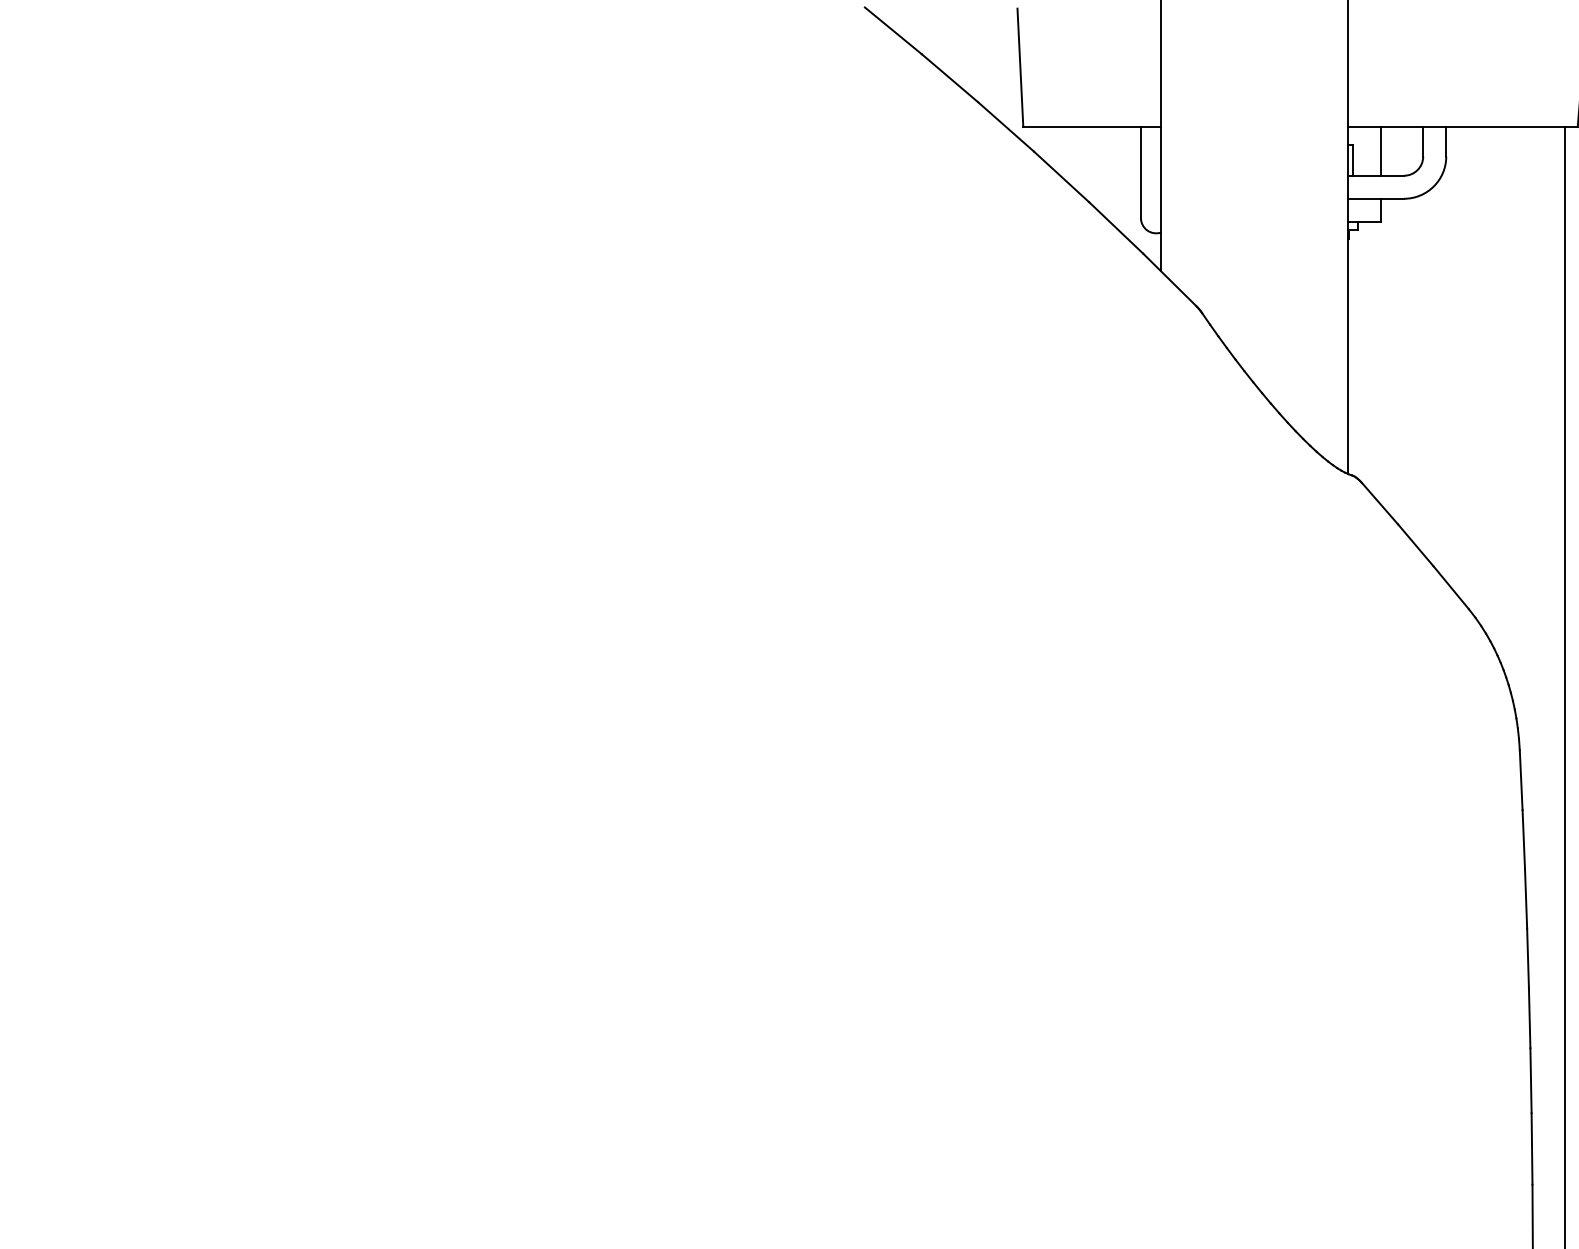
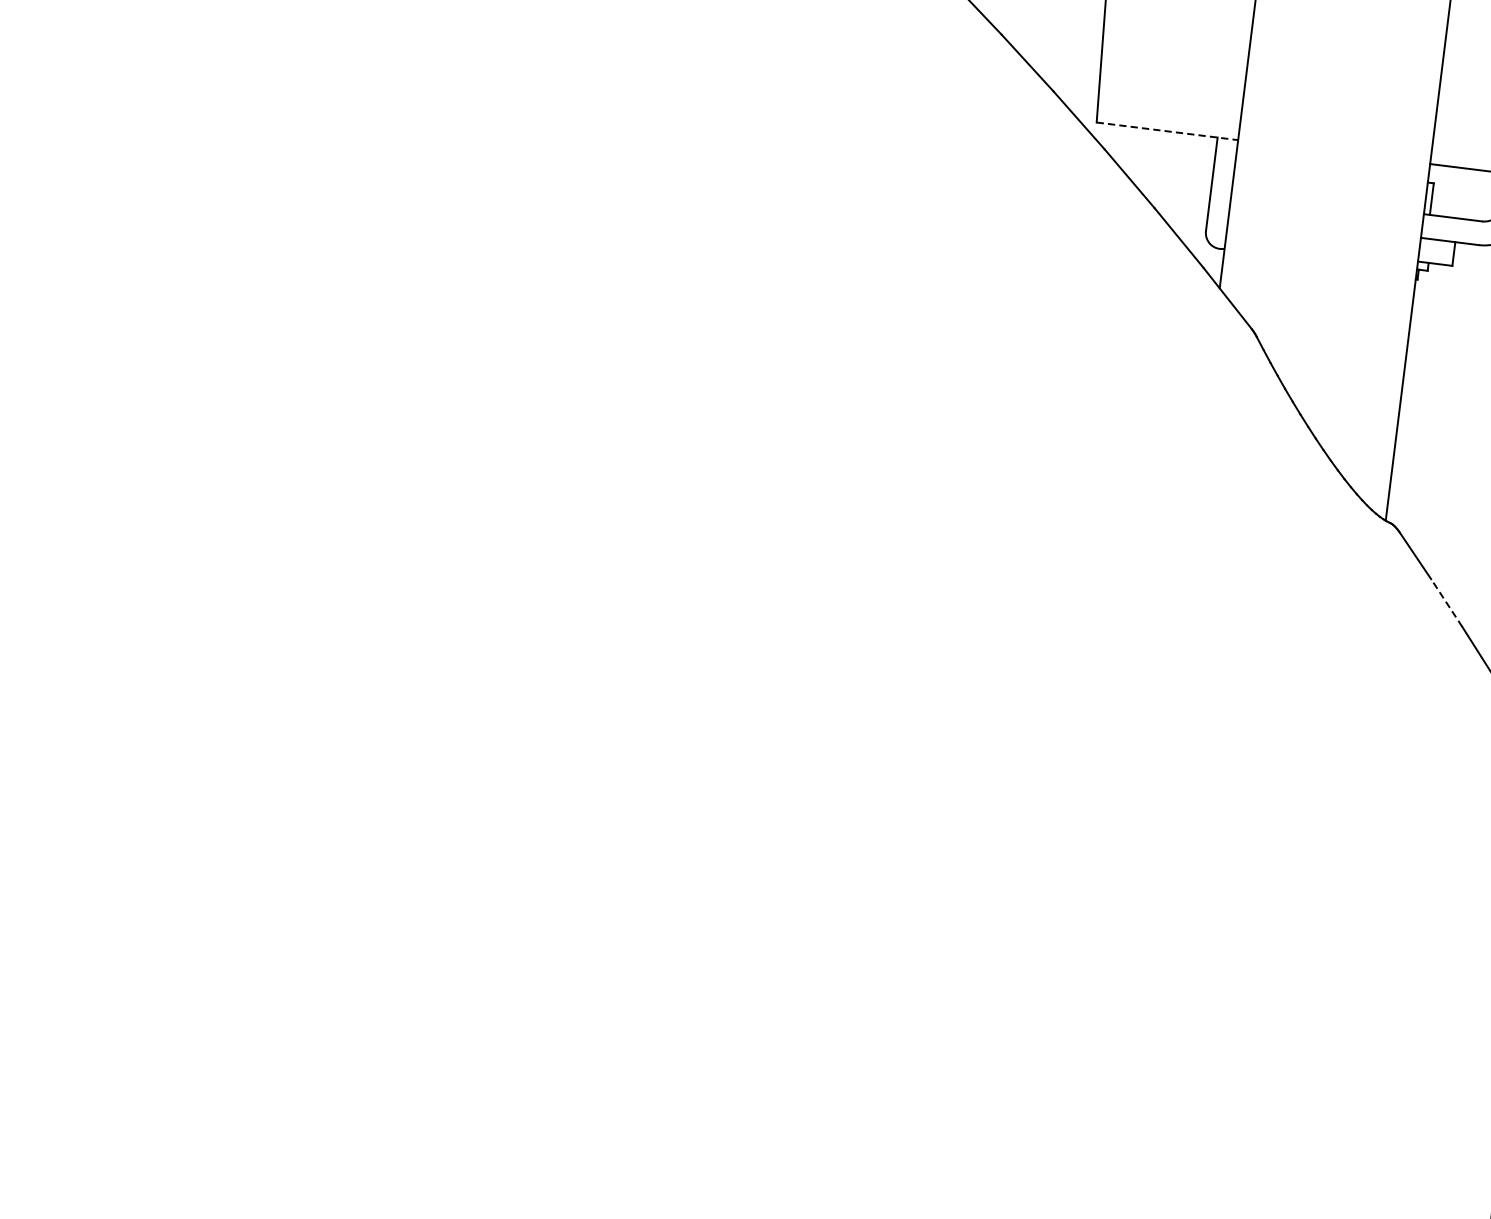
line: (1092, 127) -> (1167, 131), solid -> dashed
line: (1380, 151) -> (1460, 193), removed
line: (1415, 544) -> (1446, 602), solid -> dashed

